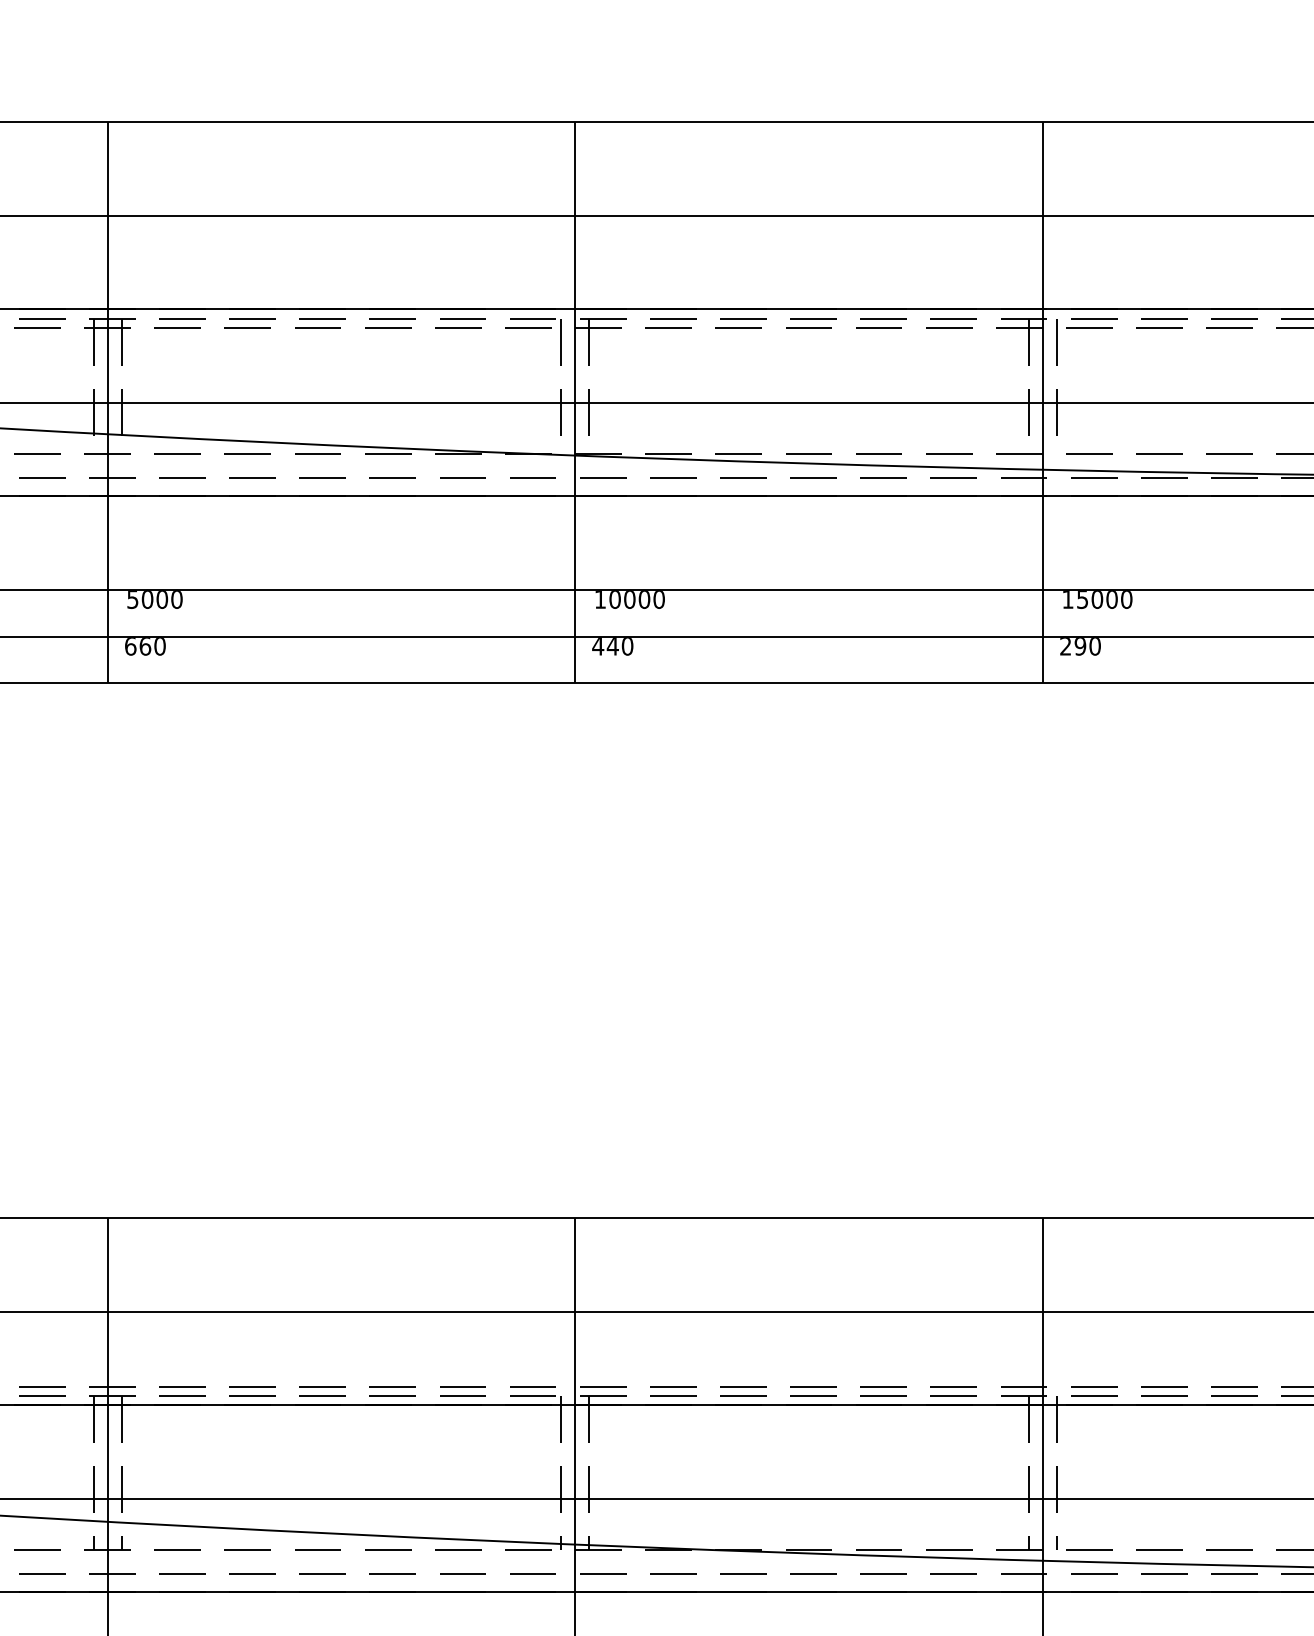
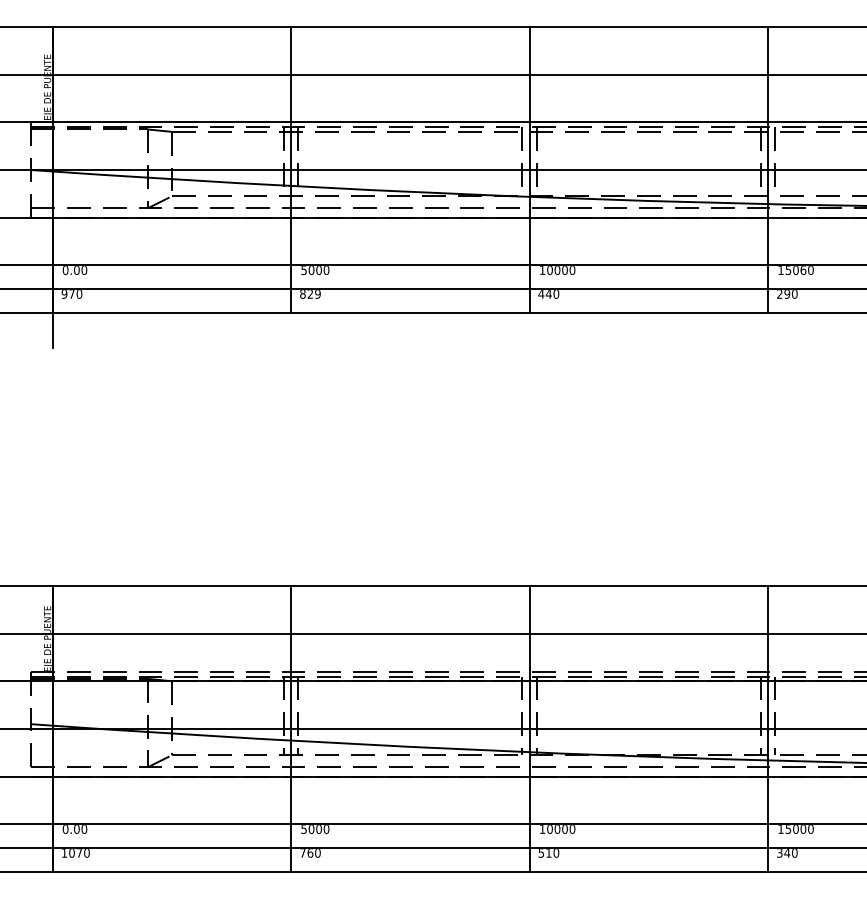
text: (1112, 599) -> (803, 270), 15000 -> 15060
text: (145, 647) -> (310, 294), 660 -> 829

